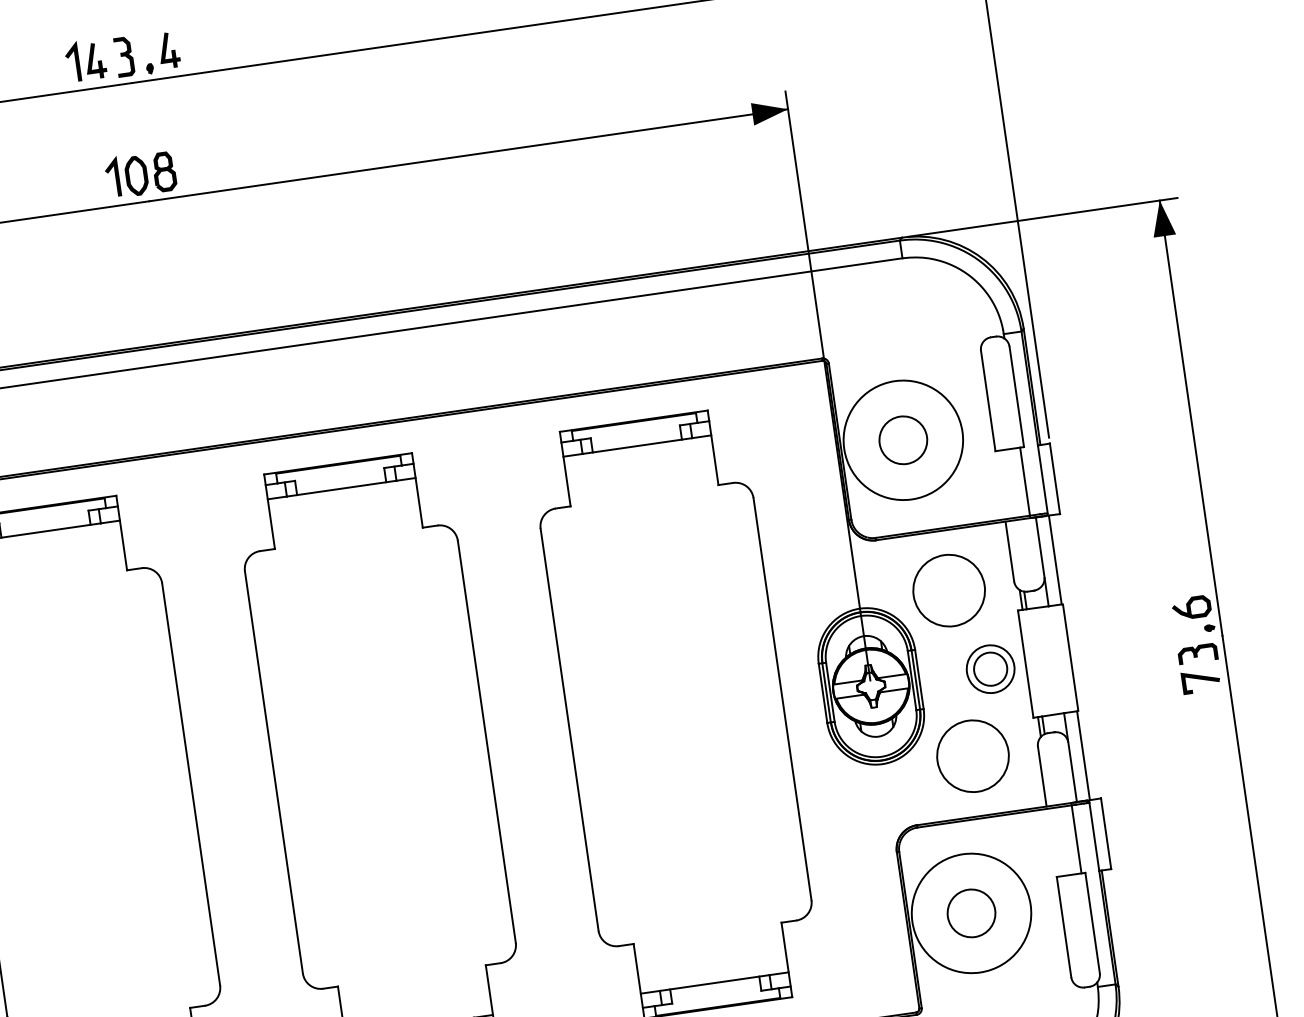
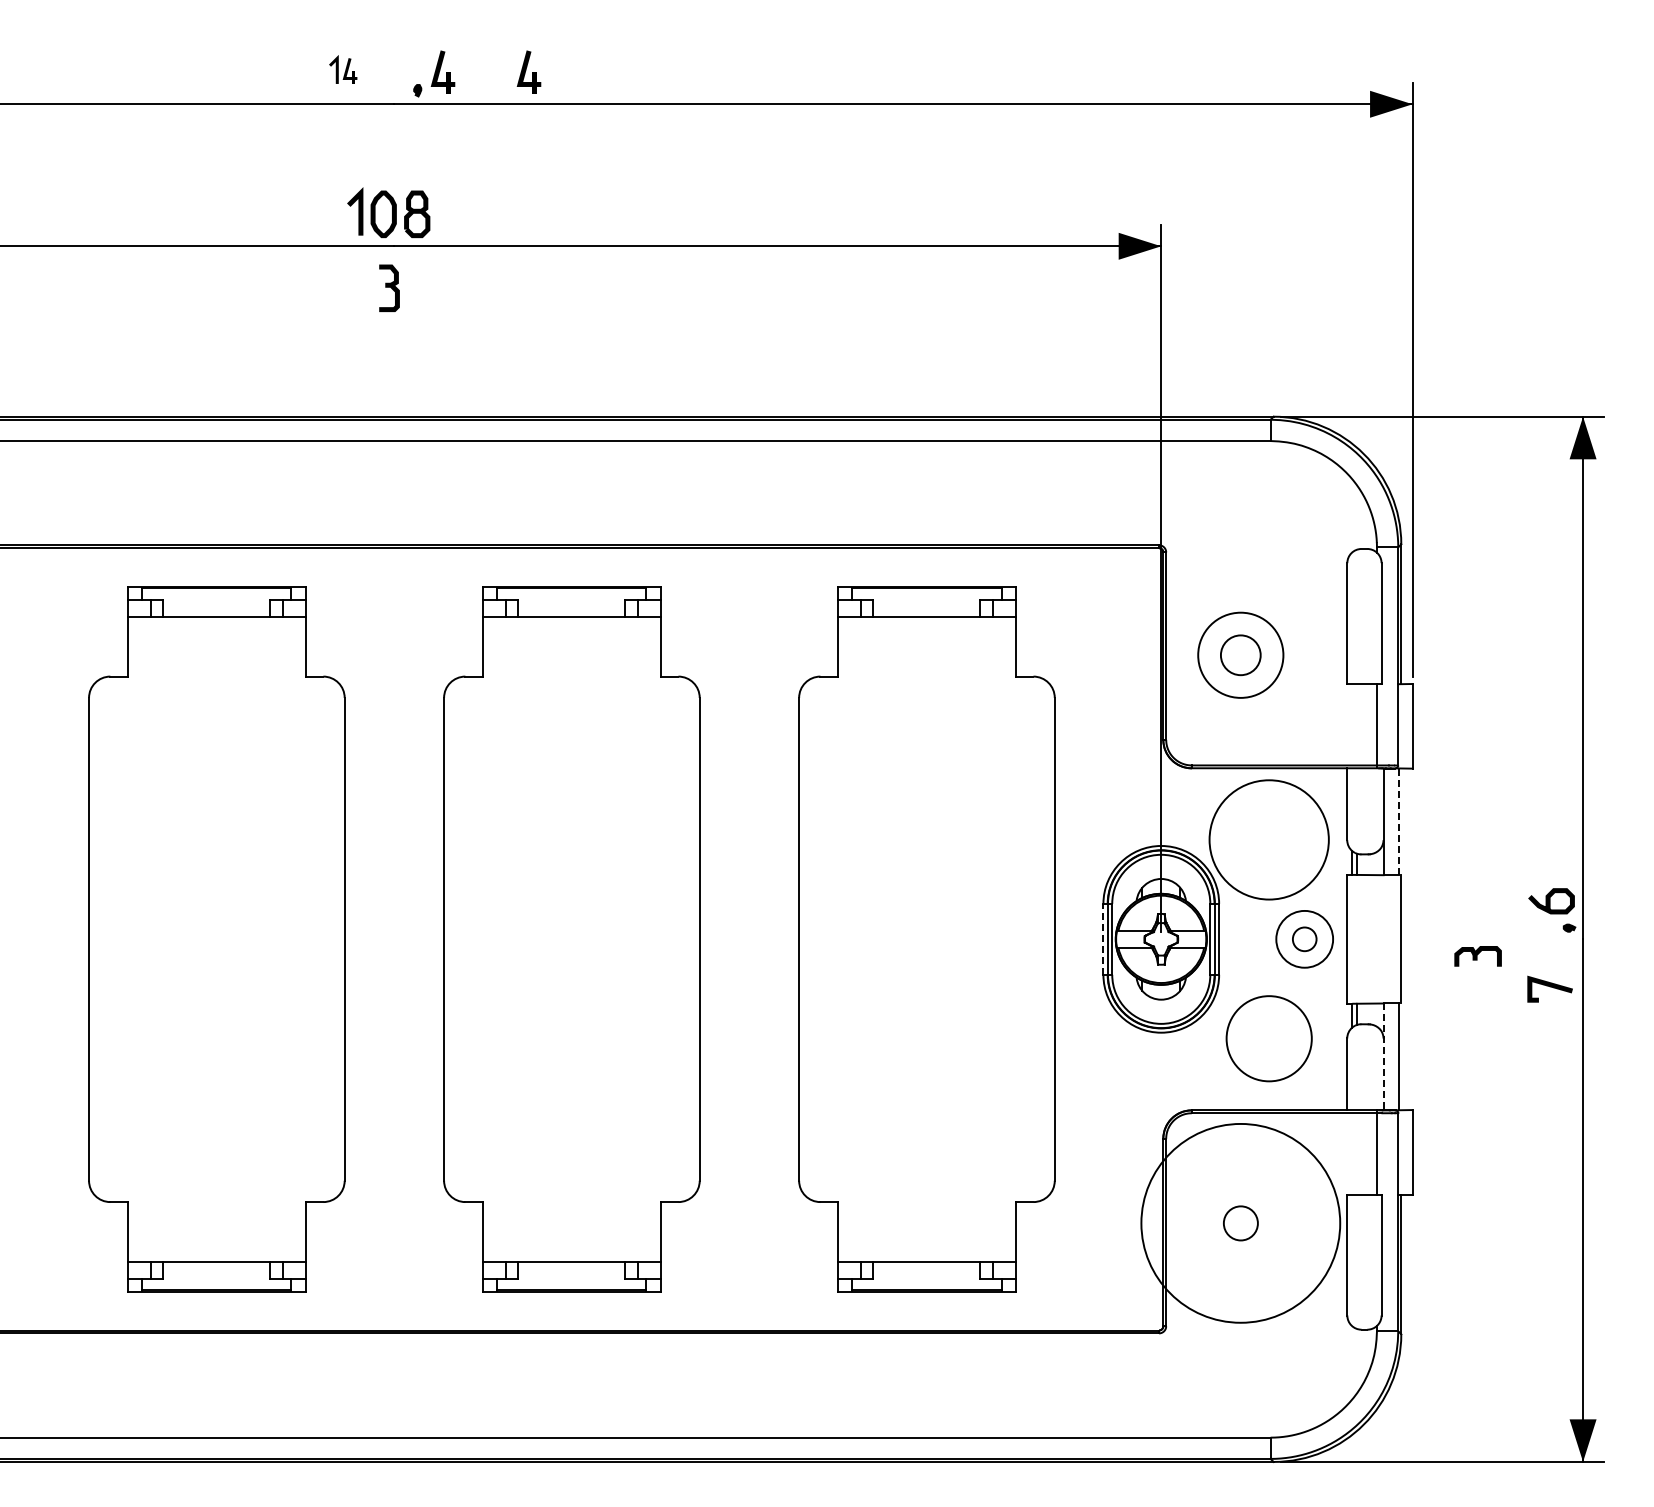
part: (240, 39) -> (528, 71), added
part: (124, 56) -> (389, 287), moved
part: (84, 60) -> (342, 69), size x0.6
circle: (903, 439) -> (1240, 654), size x0.7
circle: (903, 440) -> (1240, 655), size x0.6
line: (1055, 560) -> (1399, 822), solid -> dashed
circle: (948, 590) -> (1268, 839), size x1.4
part: (1197, 653) -> (1477, 956), moved
circle: (990, 669) -> (1304, 939), size x0.6
line: (823, 693) -> (1103, 939), solid -> dashed
line: (1070, 758) -> (1383, 1057), solid -> dashed
circle: (971, 913) -> (1240, 1223), size x0.6
circle: (971, 913) -> (1240, 1223), size x1.4

